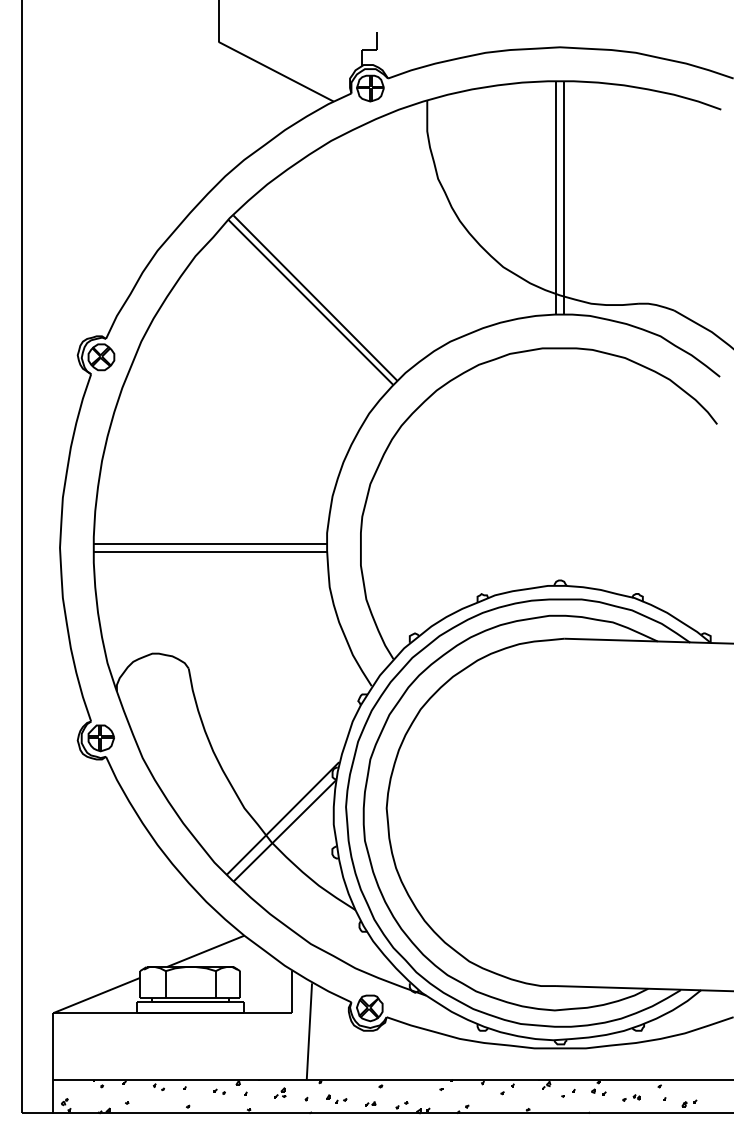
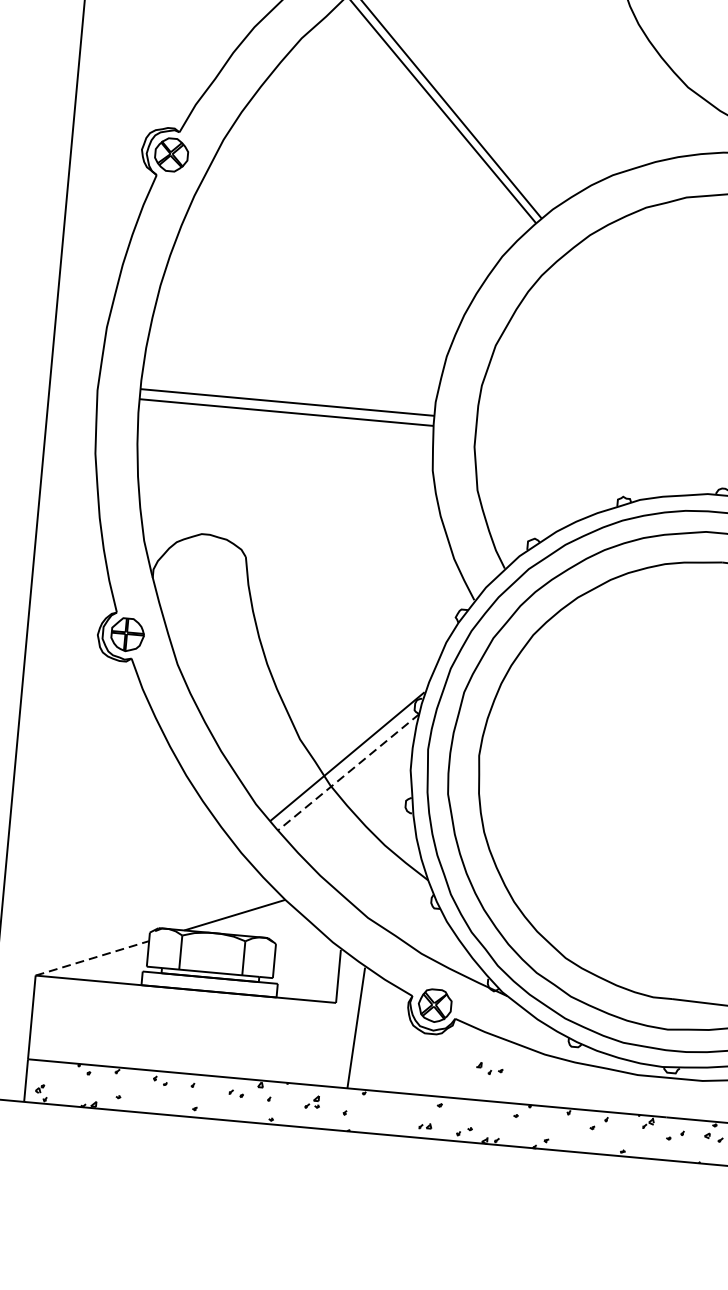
line: (284, 831) -> (347, 773), solid -> dashed
line: (96, 995) -> (92, 958), solid -> dashed
part: (336, 1098) -> (489, 1068), moved

